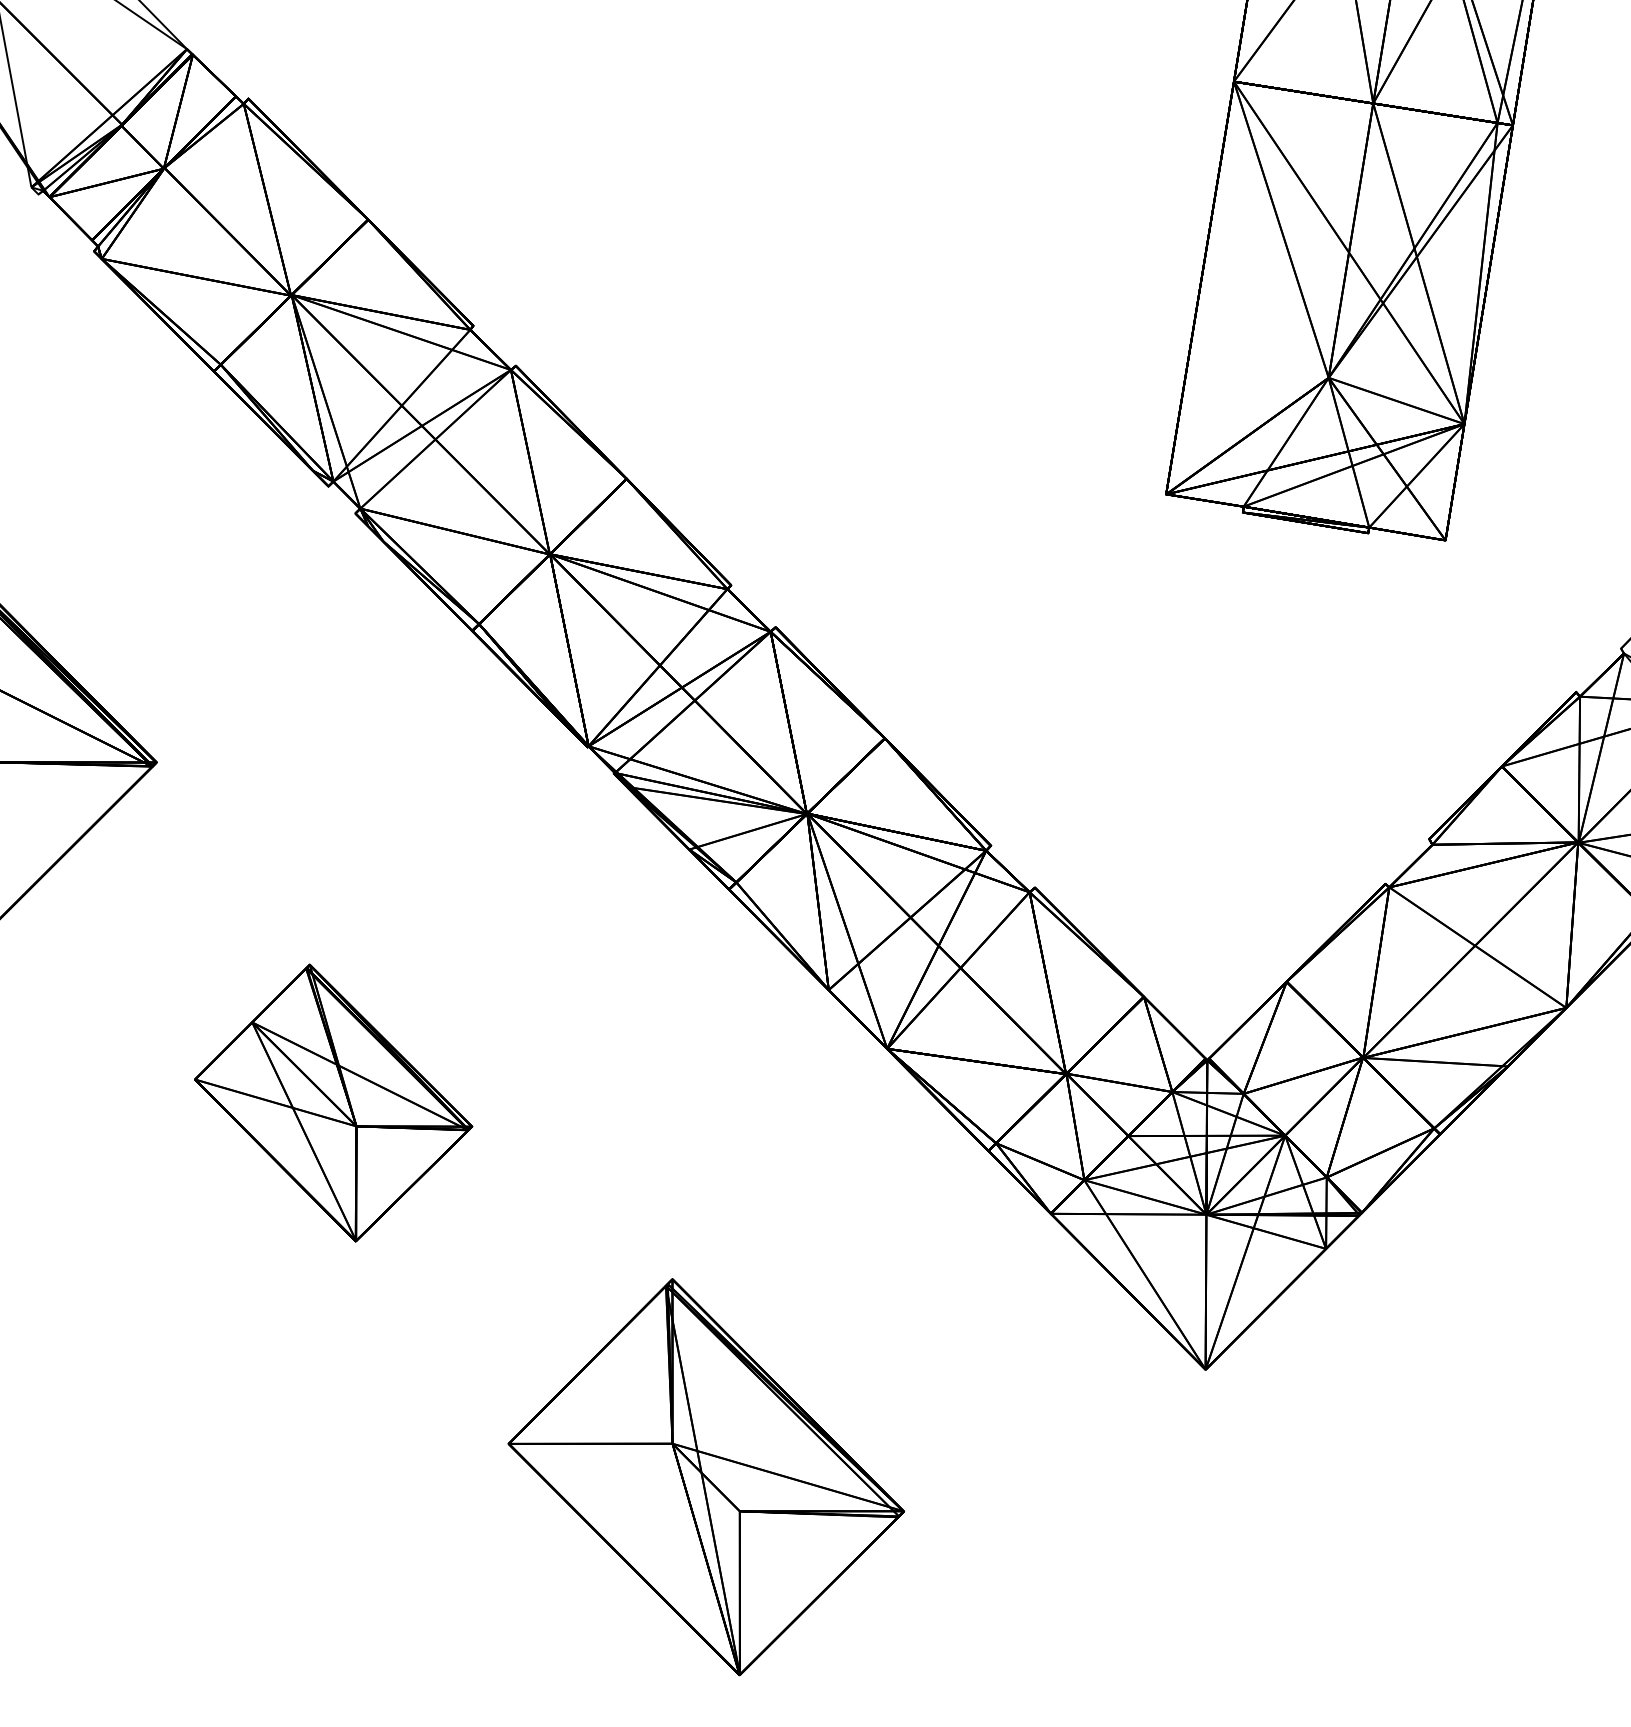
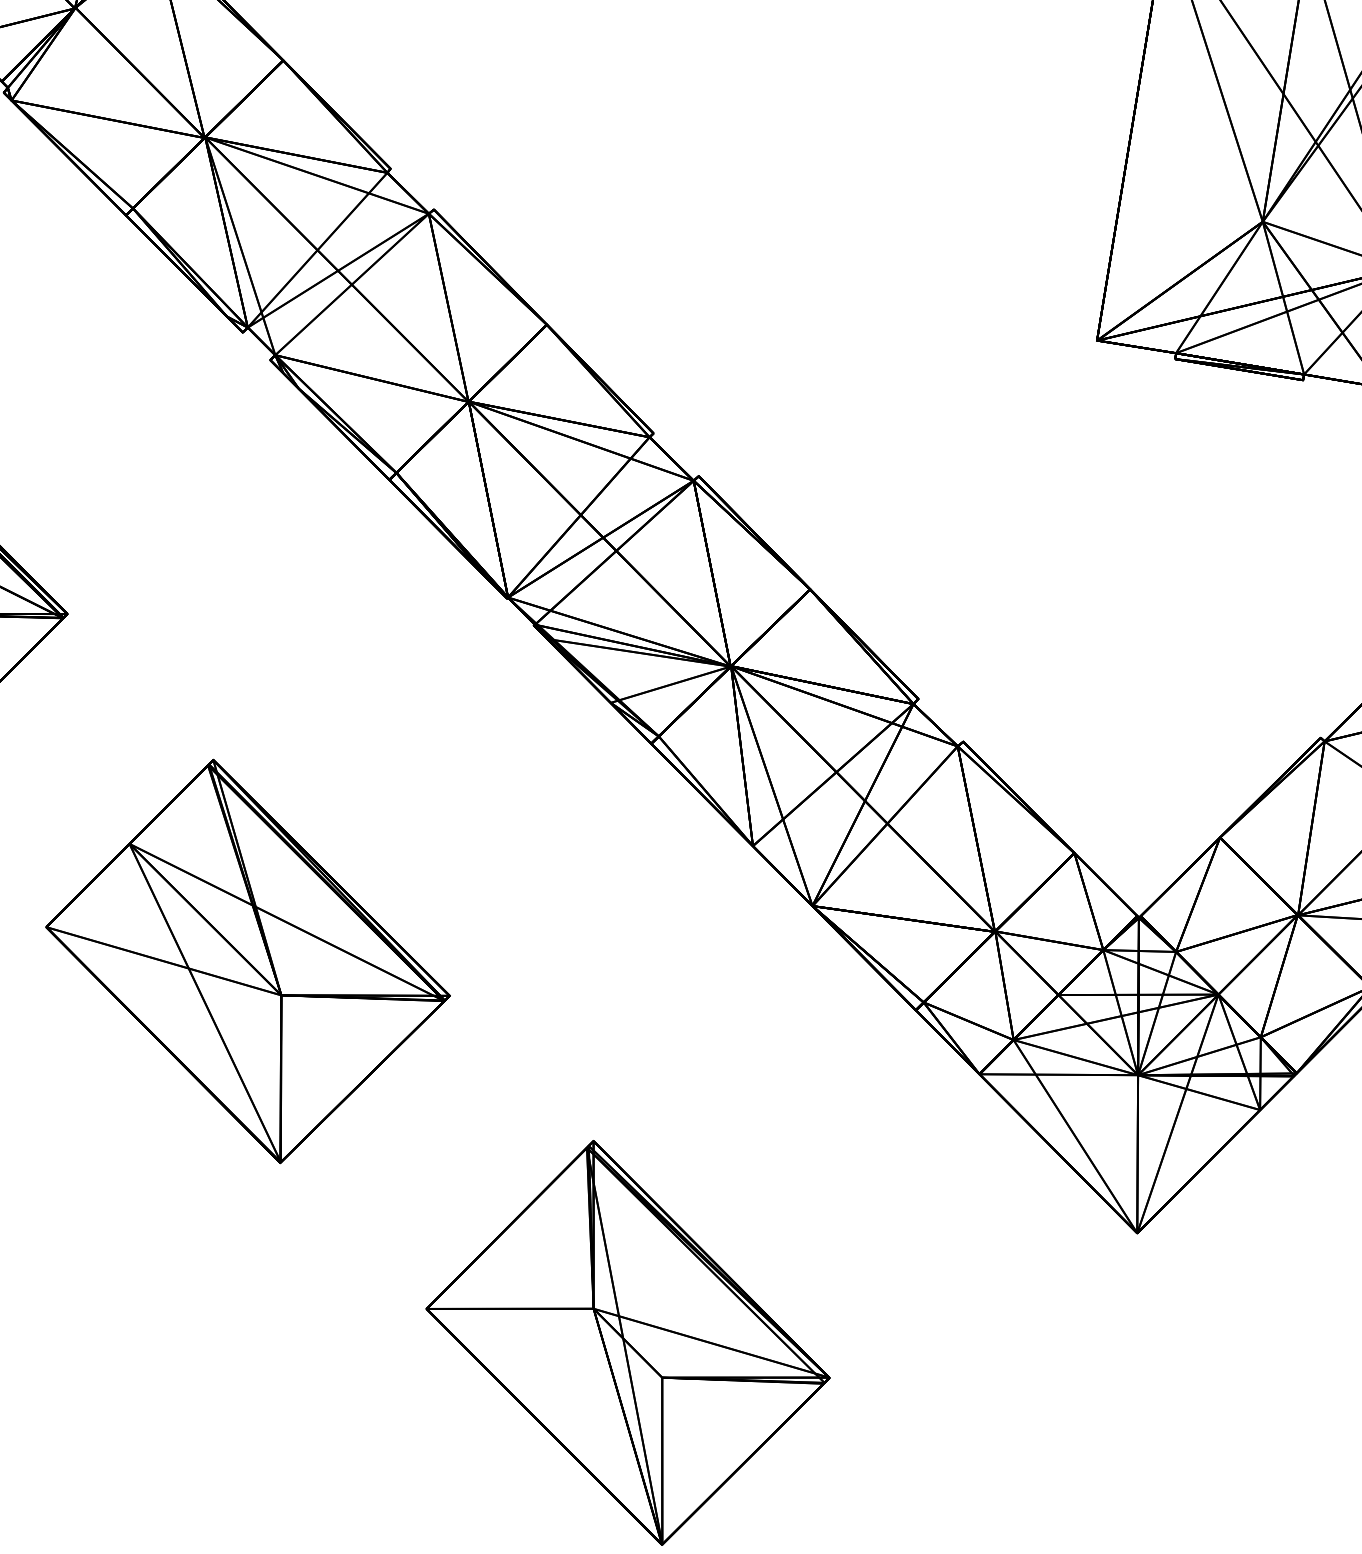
part: (333, 1102) -> (247, 960), size x1.43

